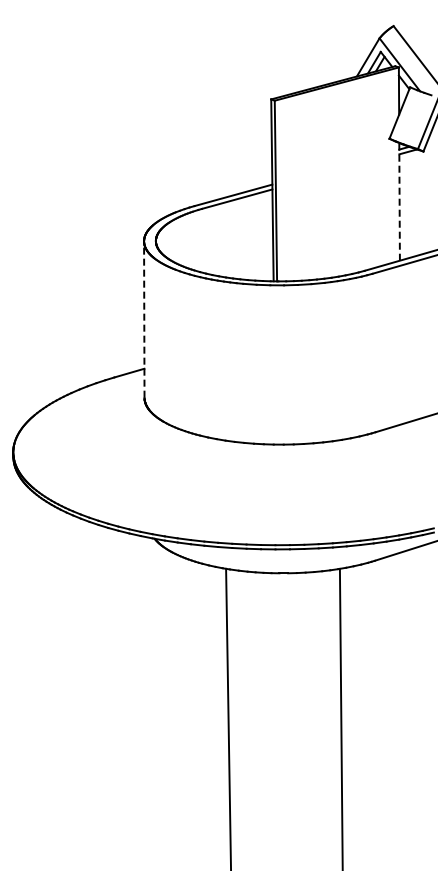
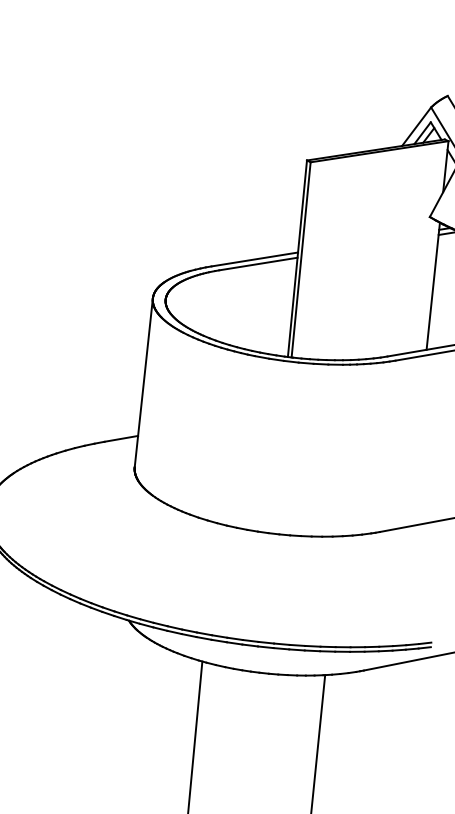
line: (399, 201) -> (433, 285), dashed -> solid
line: (144, 319) -> (144, 382), dashed -> solid

